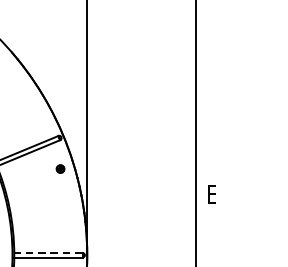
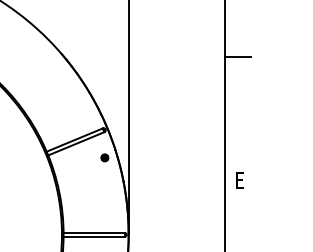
line: (210, 55) -> (238, 56), added
line: (48, 252) -> (94, 232), dashed -> solid

